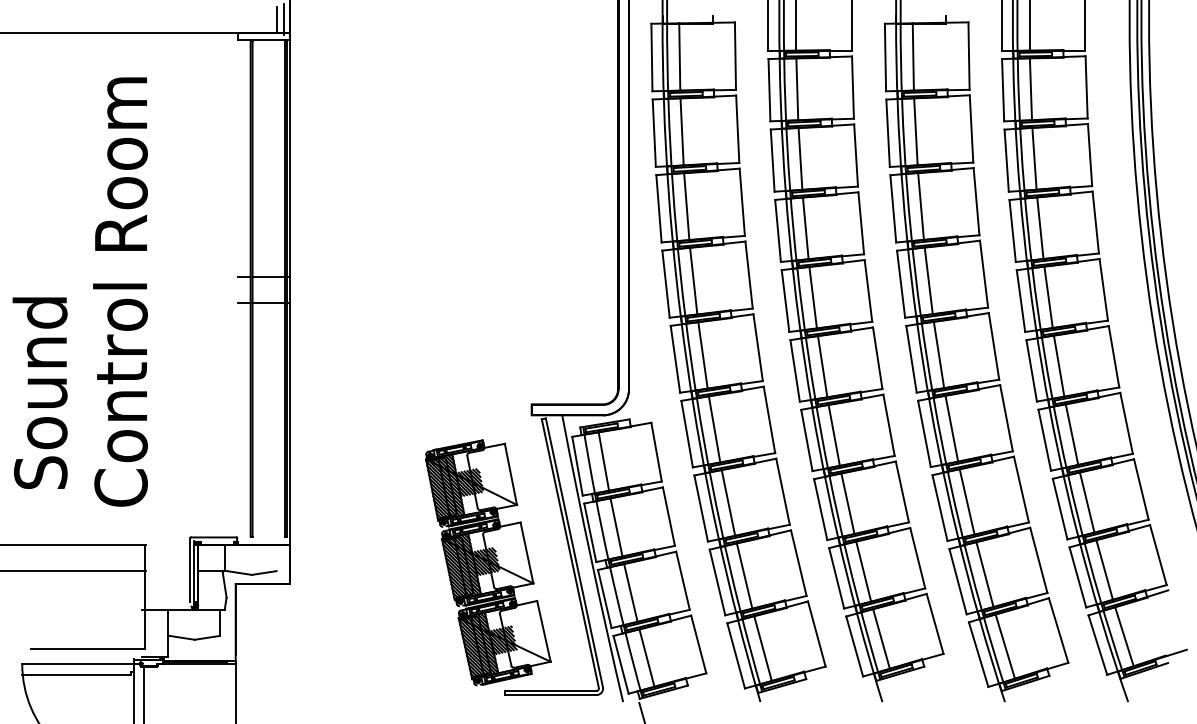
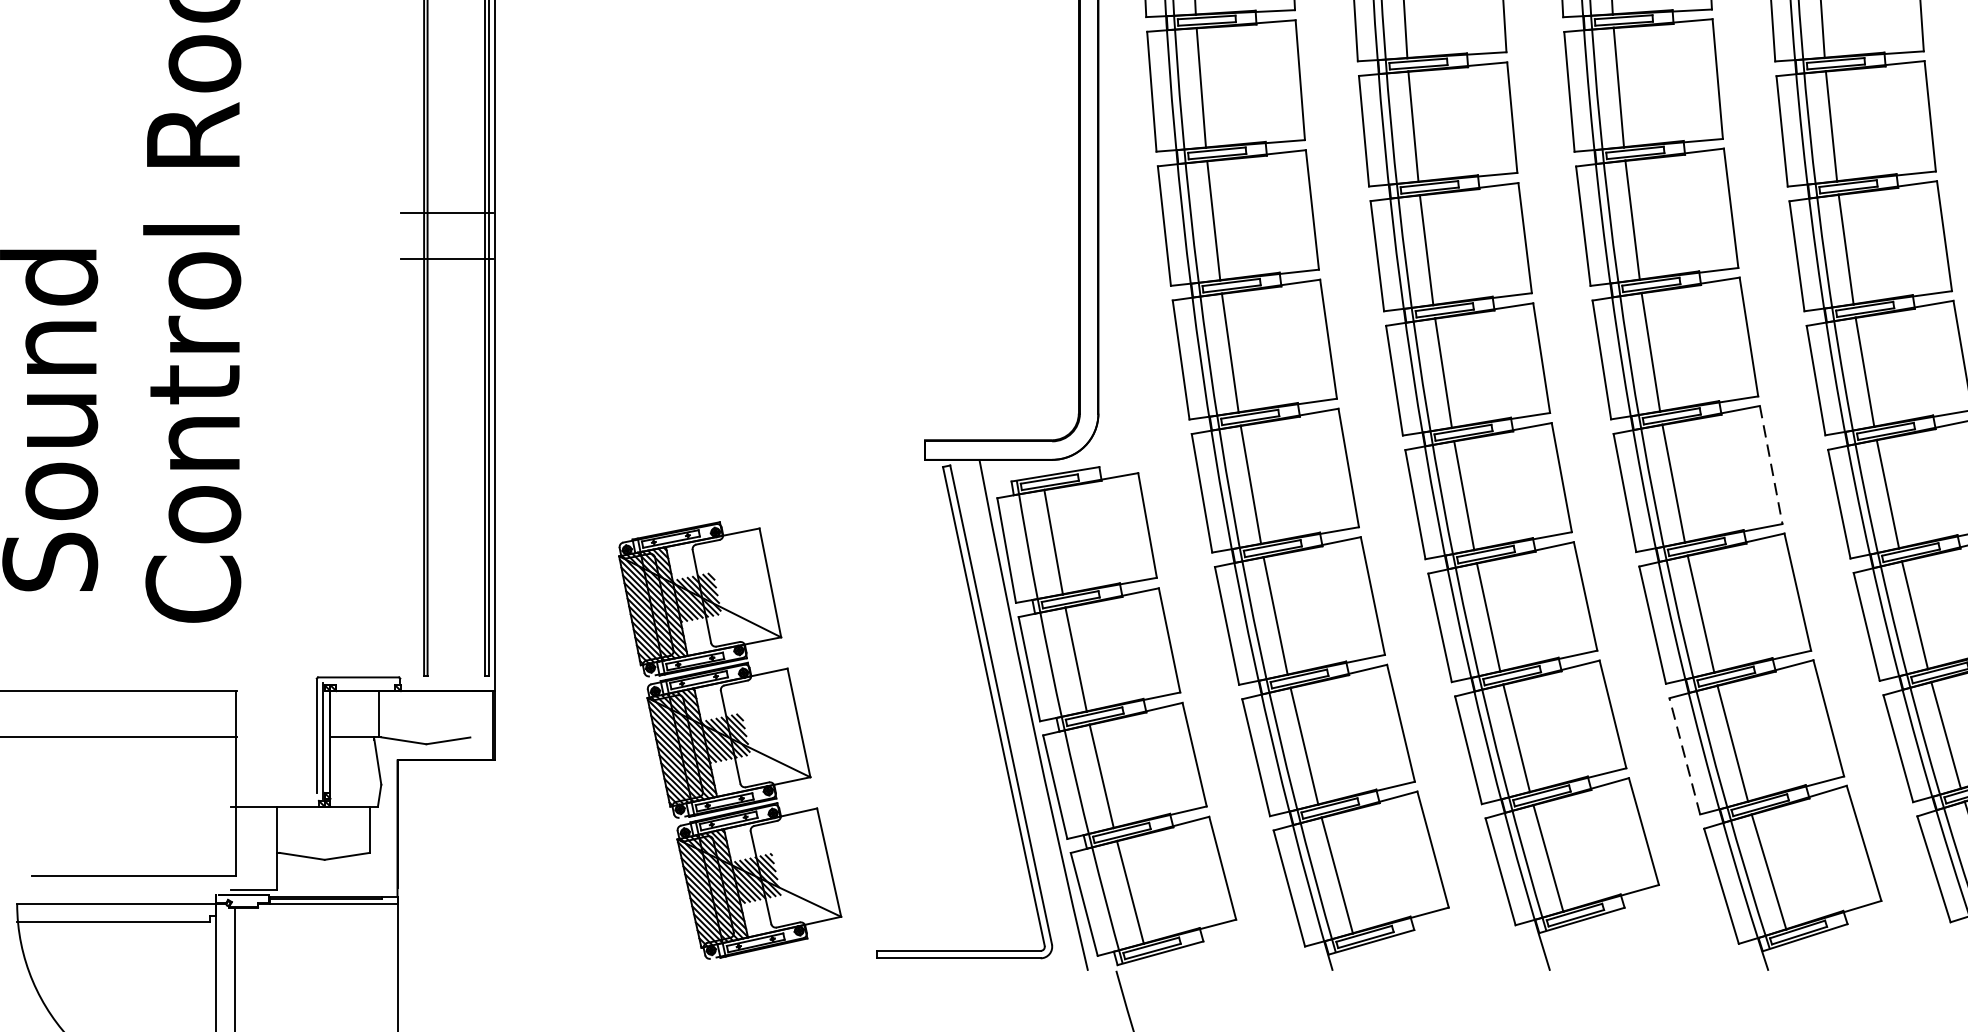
line: (1006, 418) -> (1771, 465), solid -> dashed
part: (488, 562) -> (730, 739), moved
line: (958, 581) -> (1685, 755), solid -> dashed

